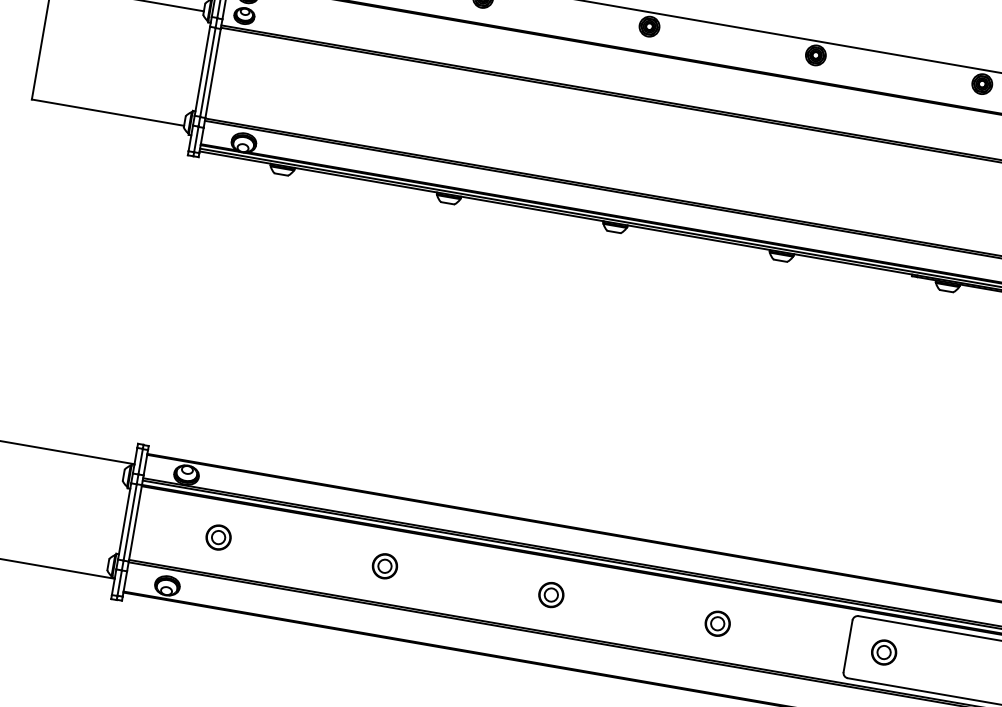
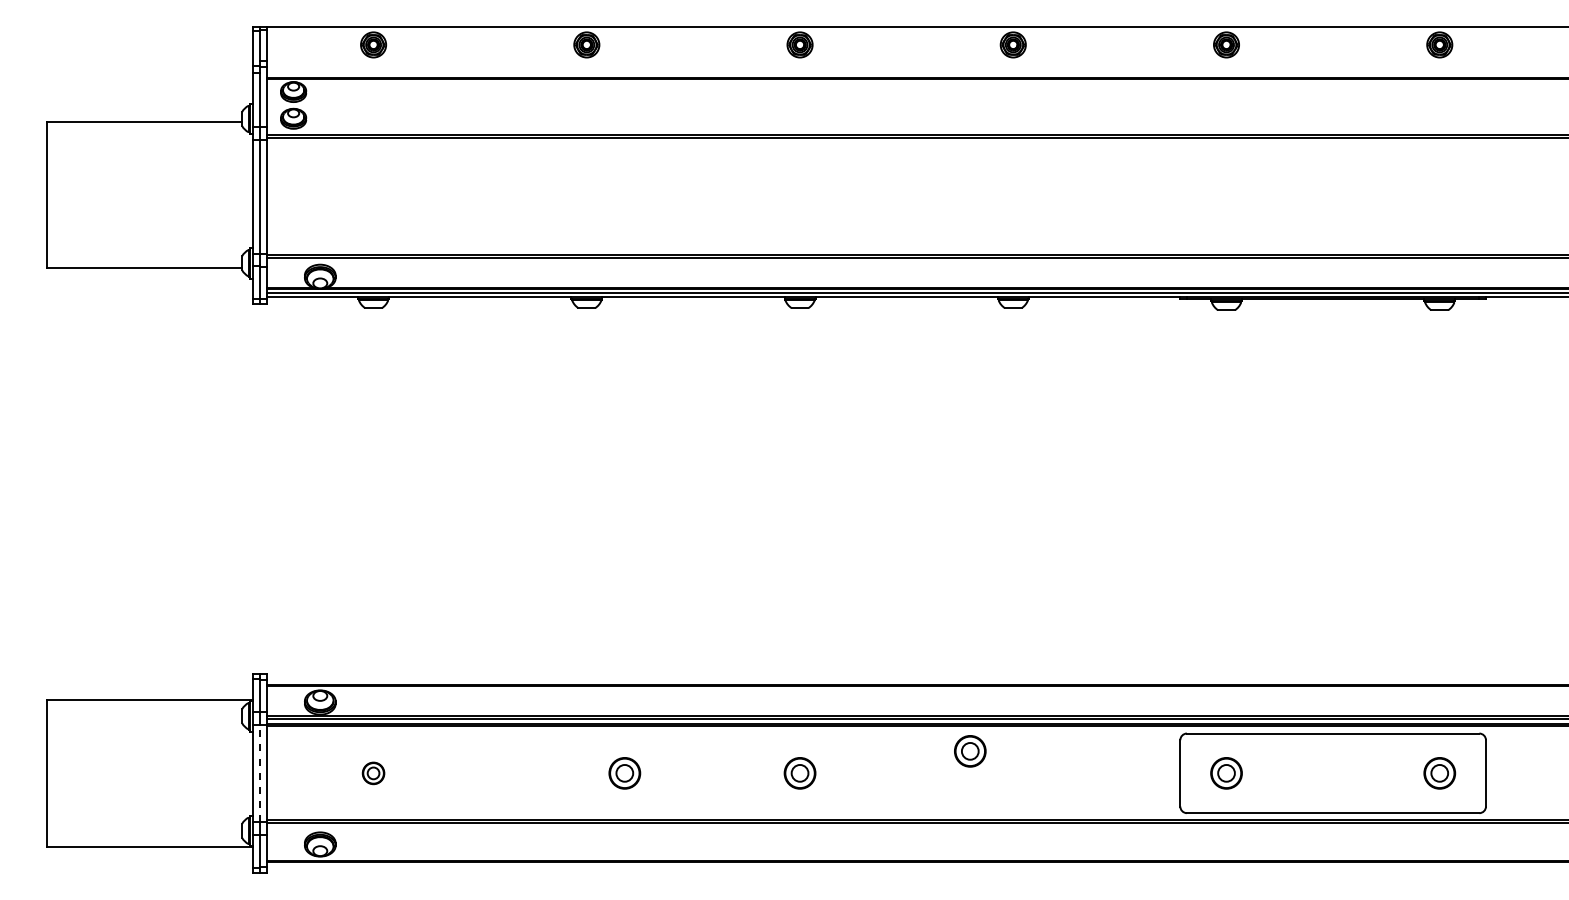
line: (130, 522) -> (260, 773), solid -> dashed
part: (218, 537) -> (373, 773), size x0.7
part: (384, 566) -> (624, 773), moved
part: (717, 623) -> (970, 751), moved

